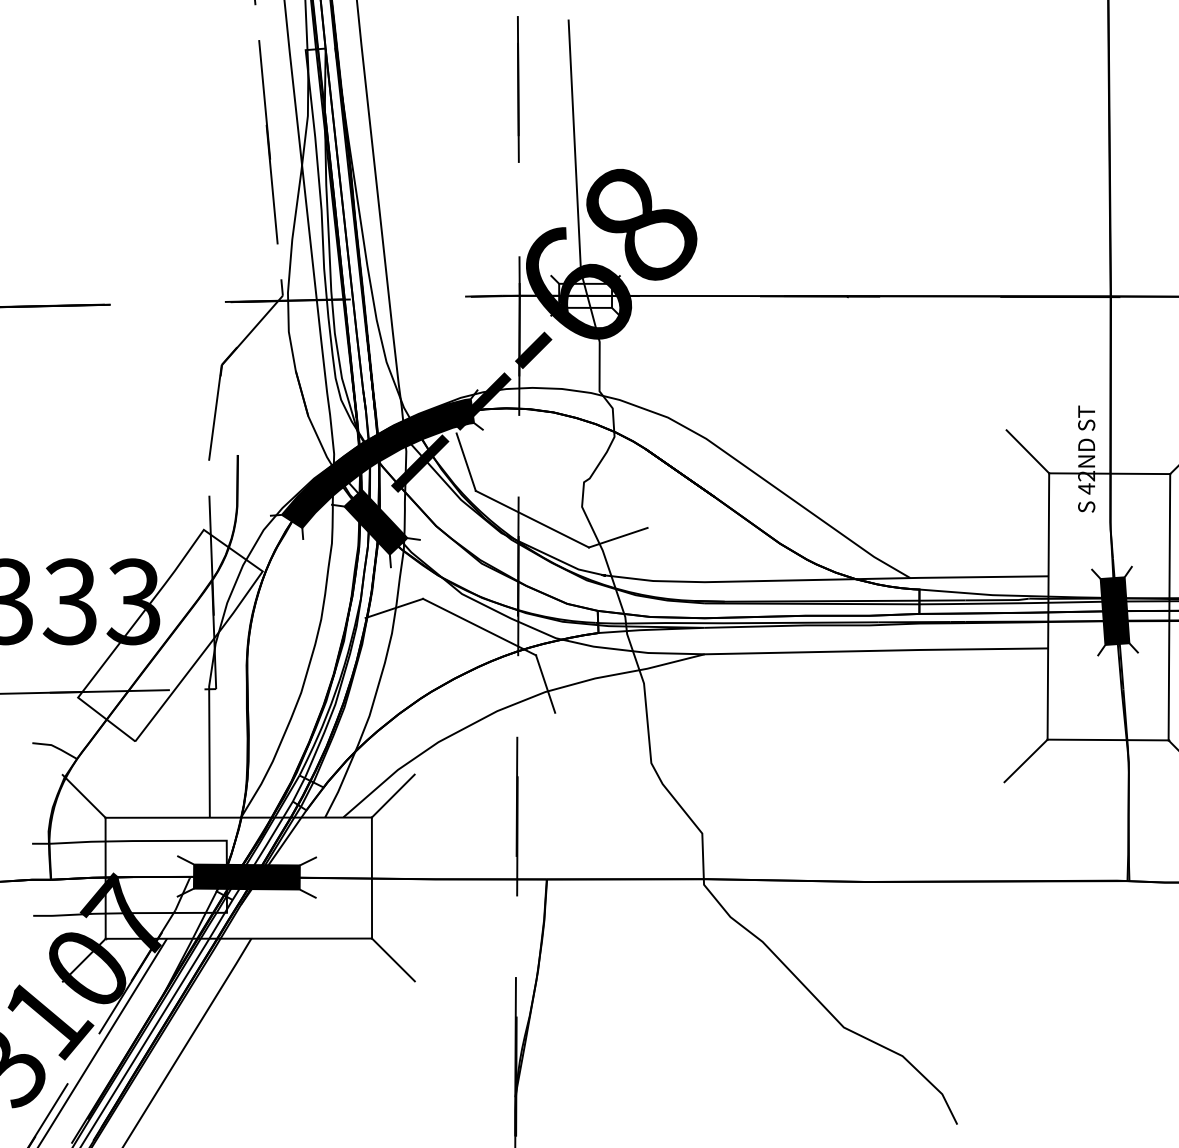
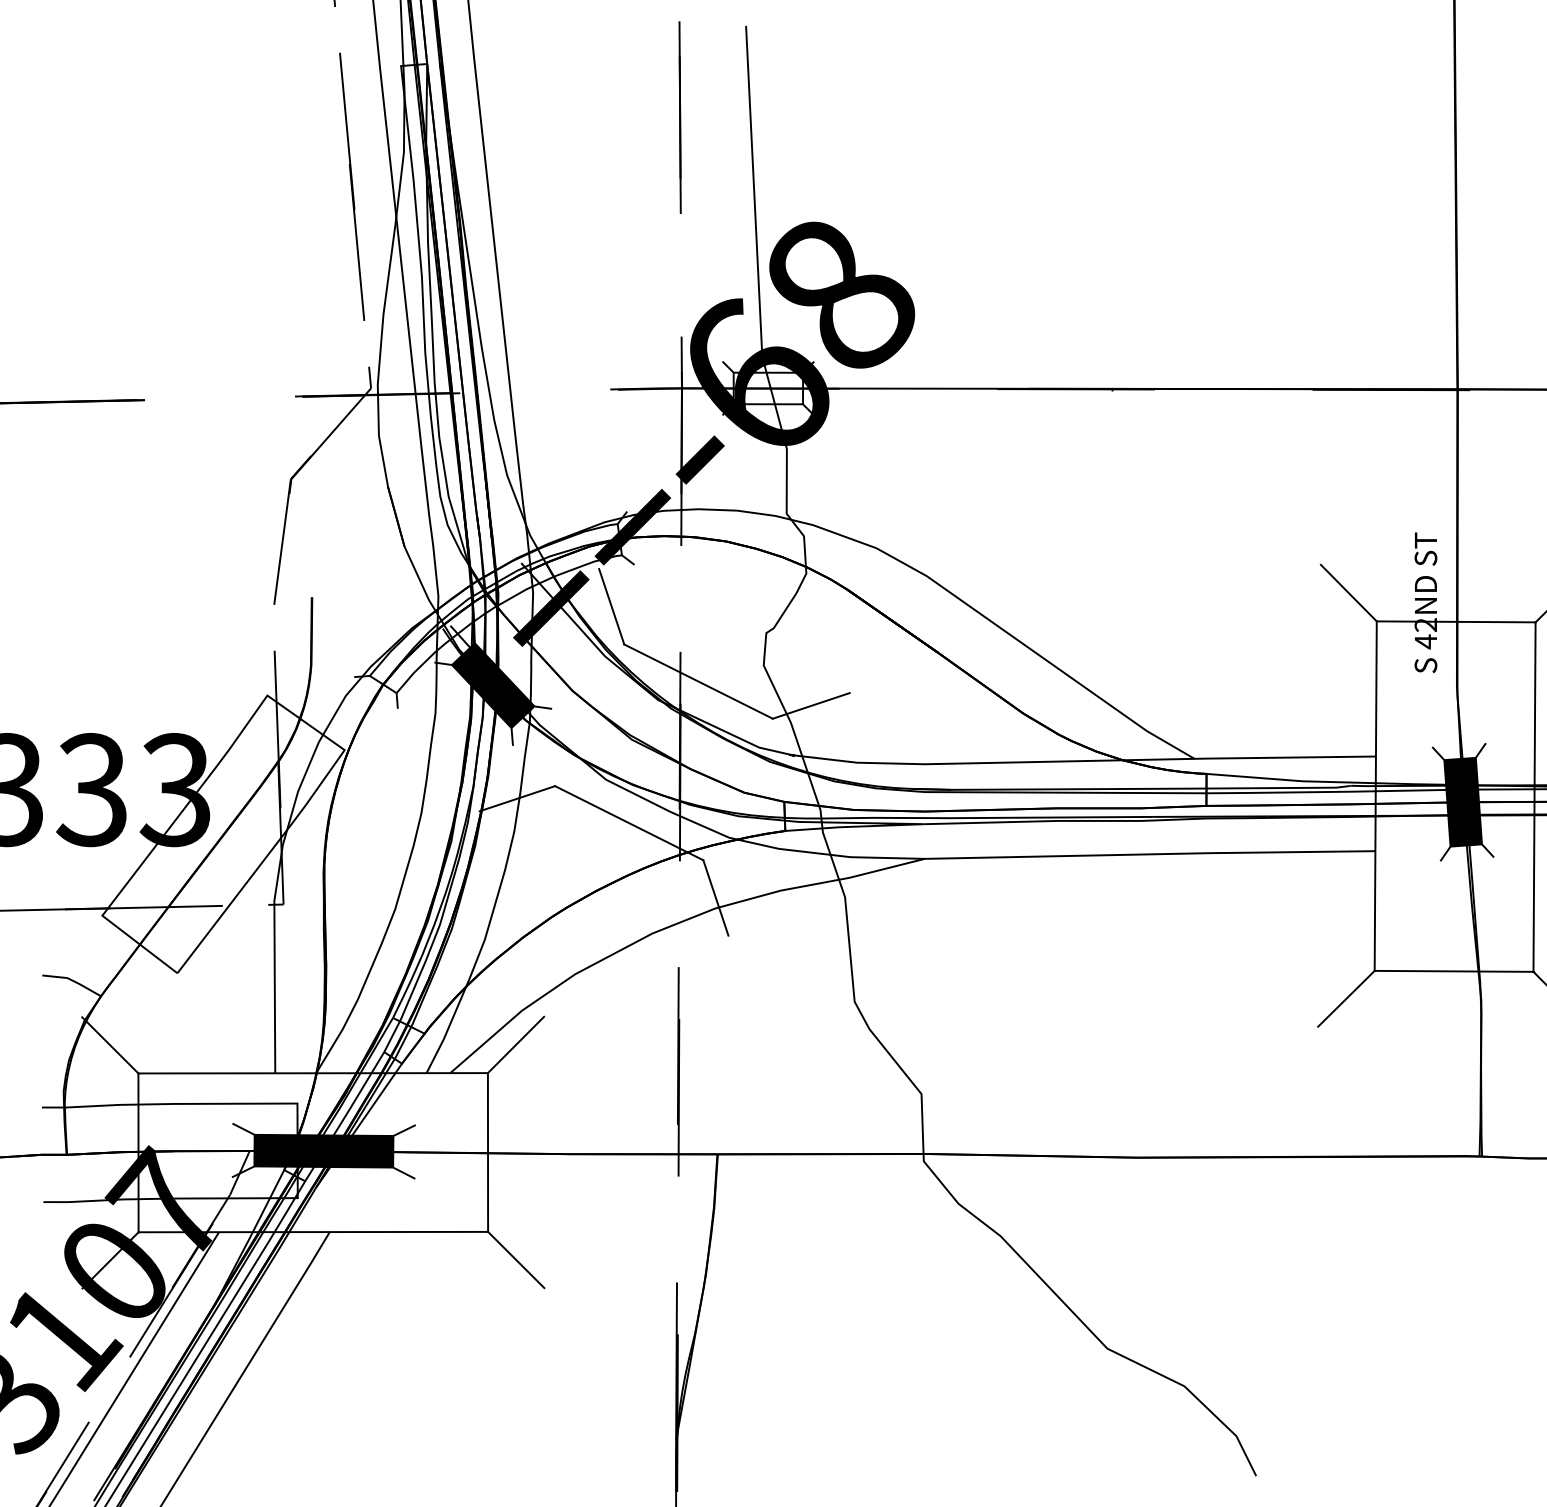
fill: (377, 463) -> (495, 608), removed

